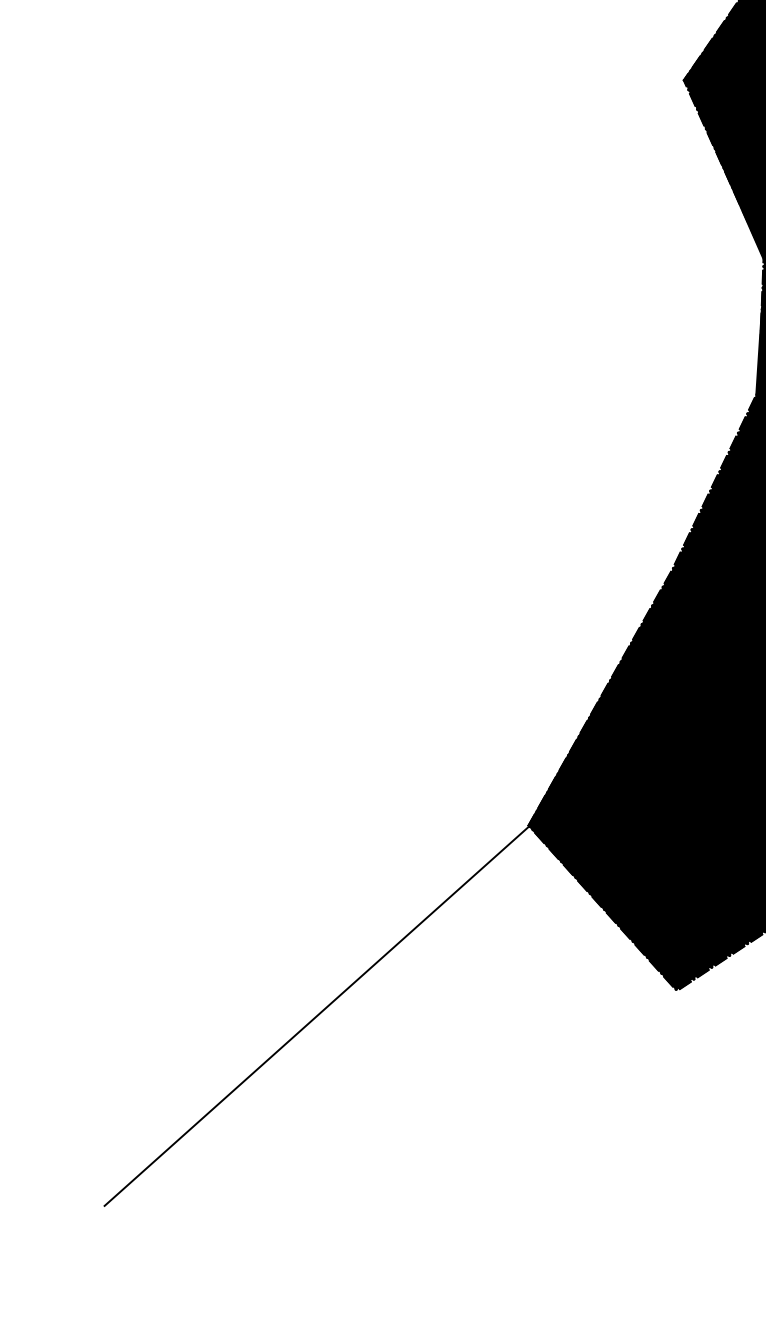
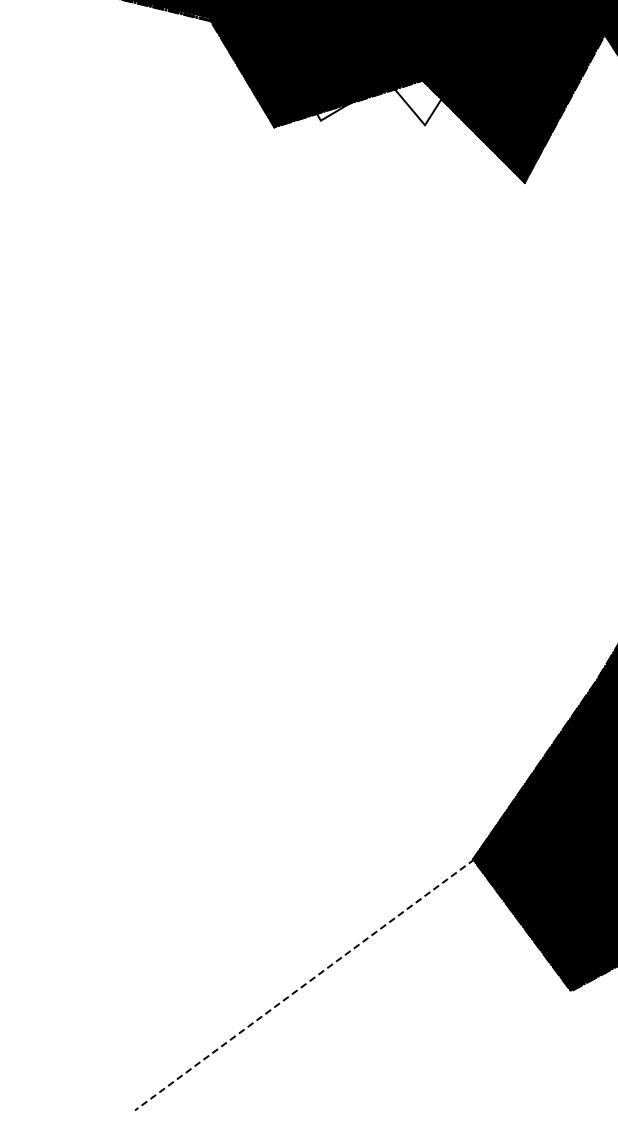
line: (317, 1016) -> (304, 985), solid -> dashed

